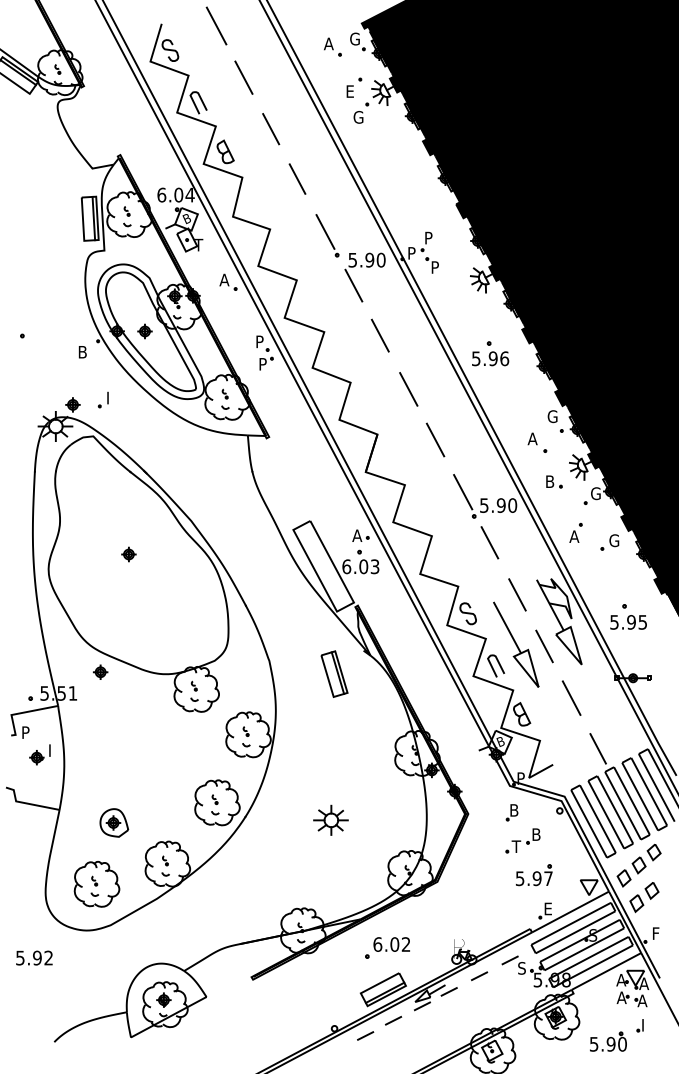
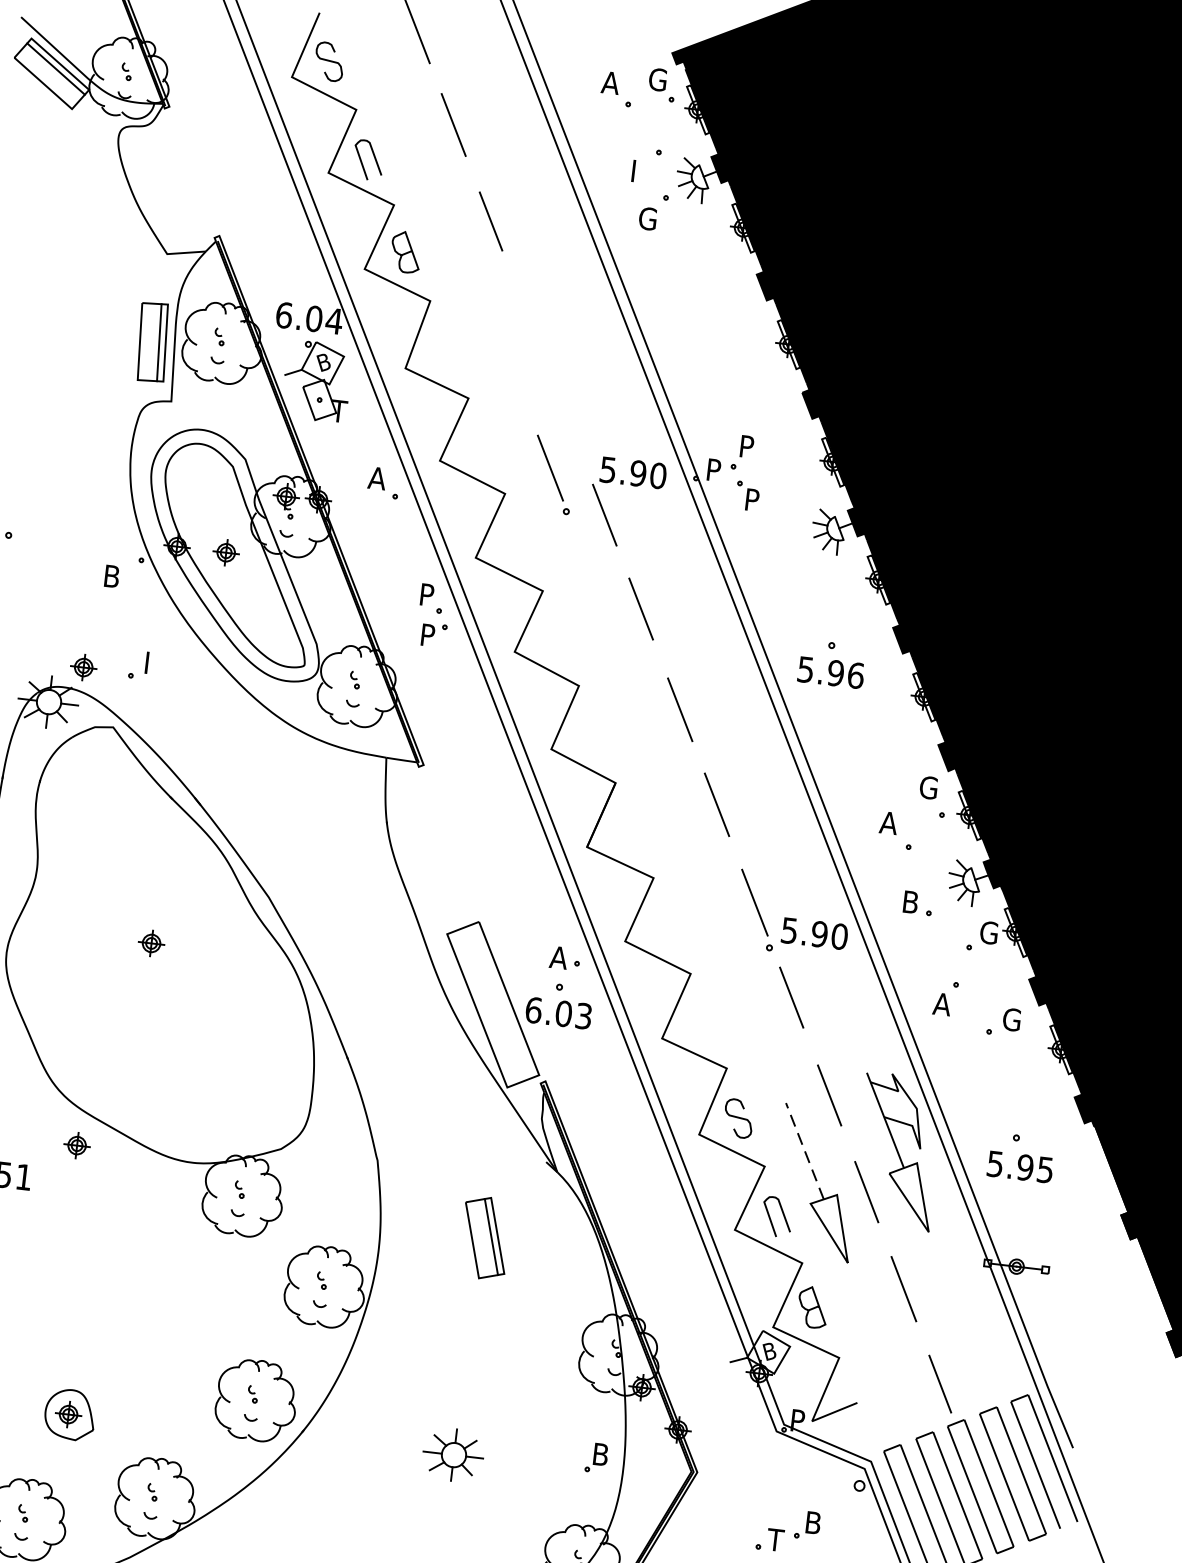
text: (350, 91) -> (639, 171), E -> I
line: (297, 178) -> (527, 314), removed
part: (327, 235) -> (553, 474), moved
line: (507, 627) -> (805, 1150), solid -> dashed
part: (334, 673) -> (485, 1236), moved
part: (511, 812) -> (595, 1457), moved

